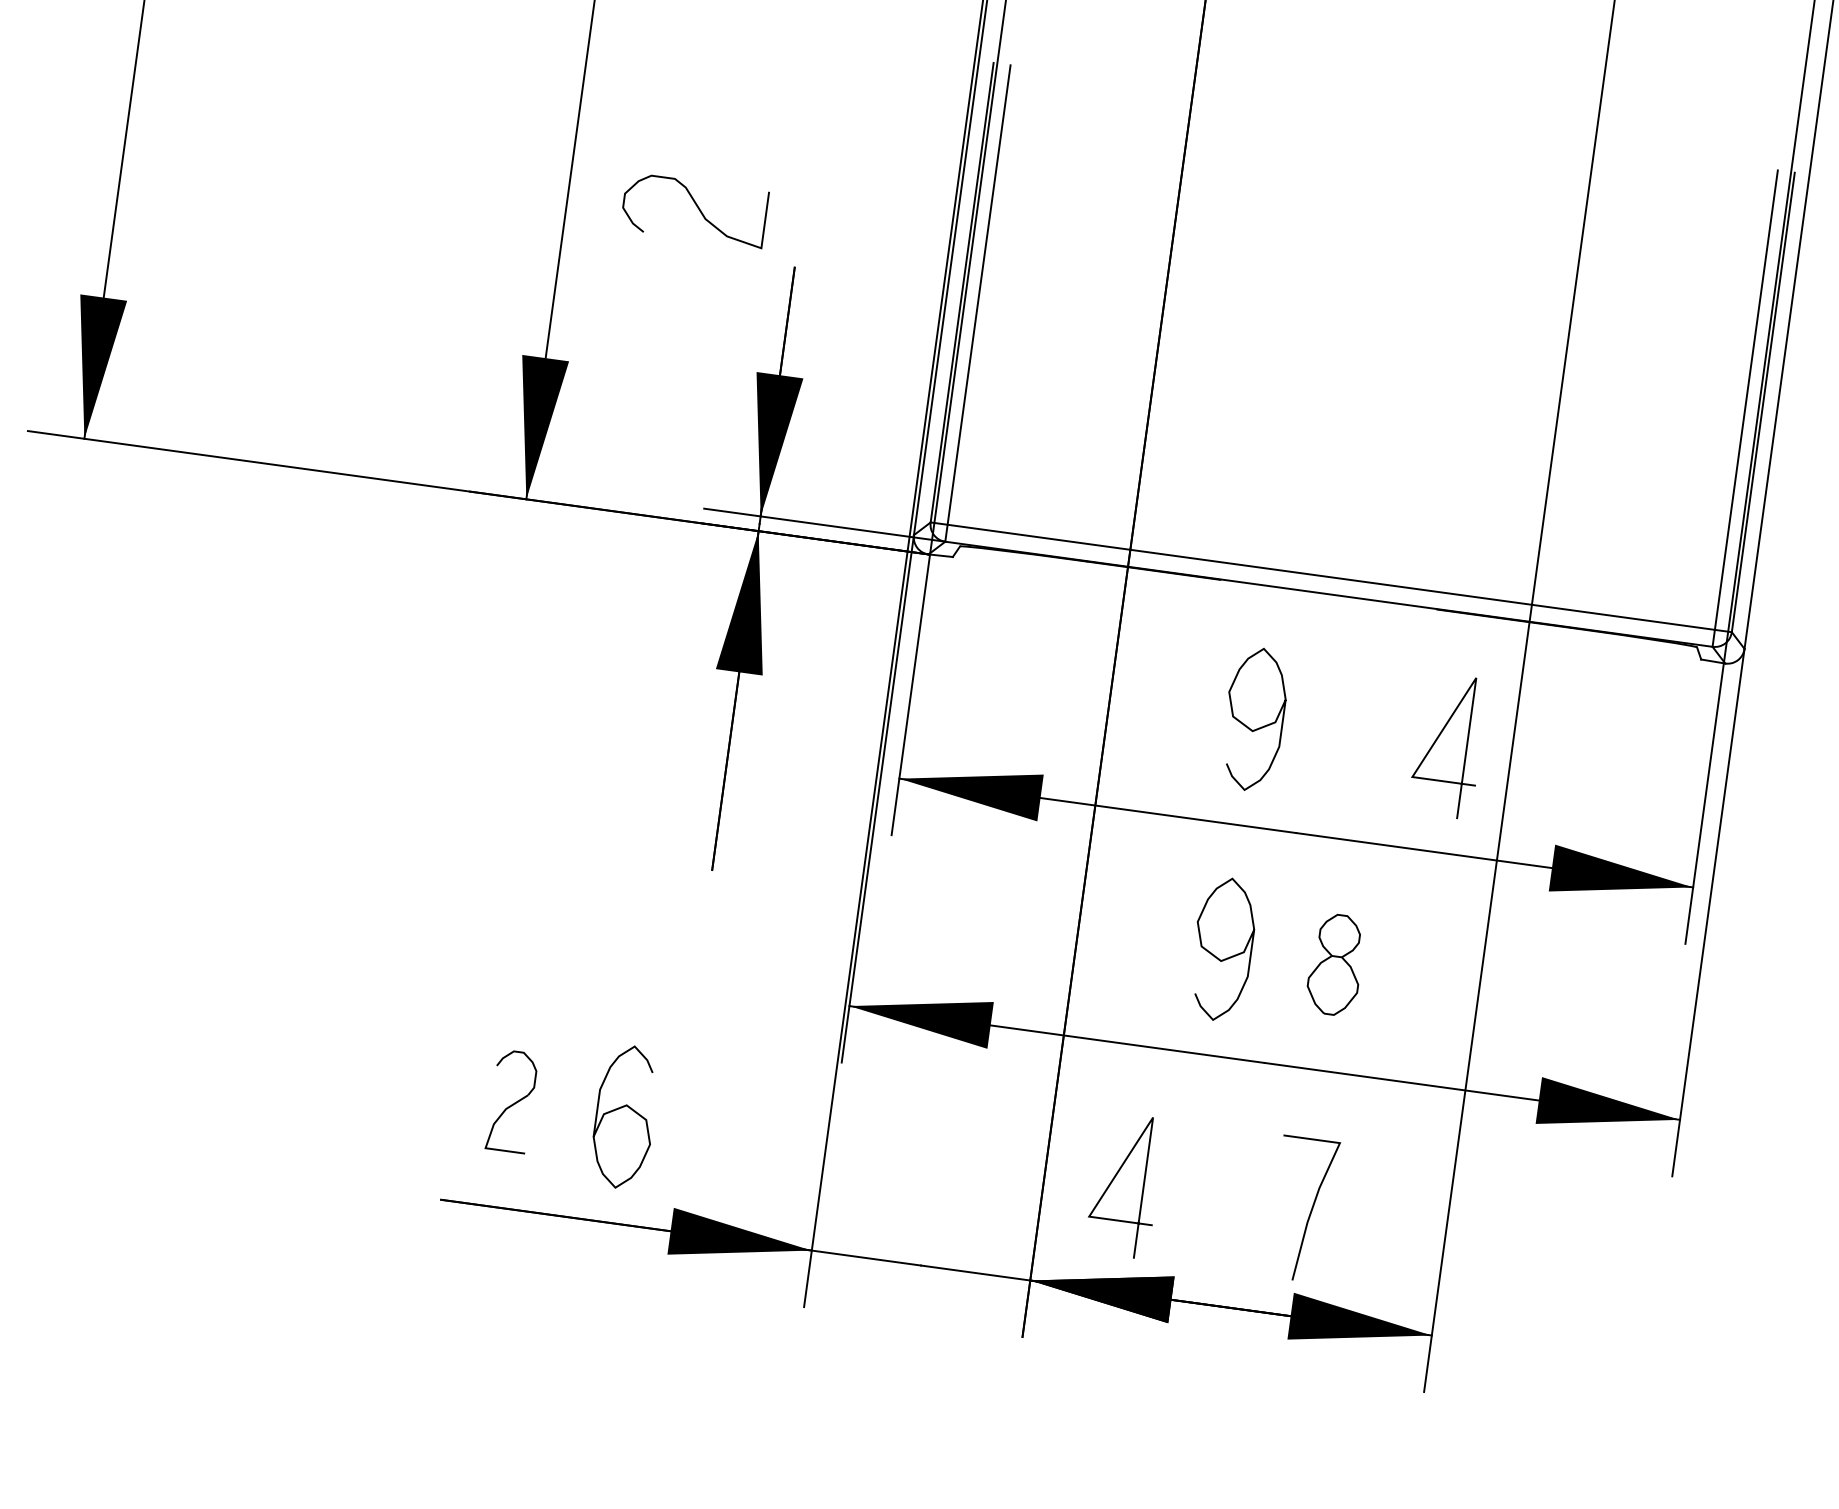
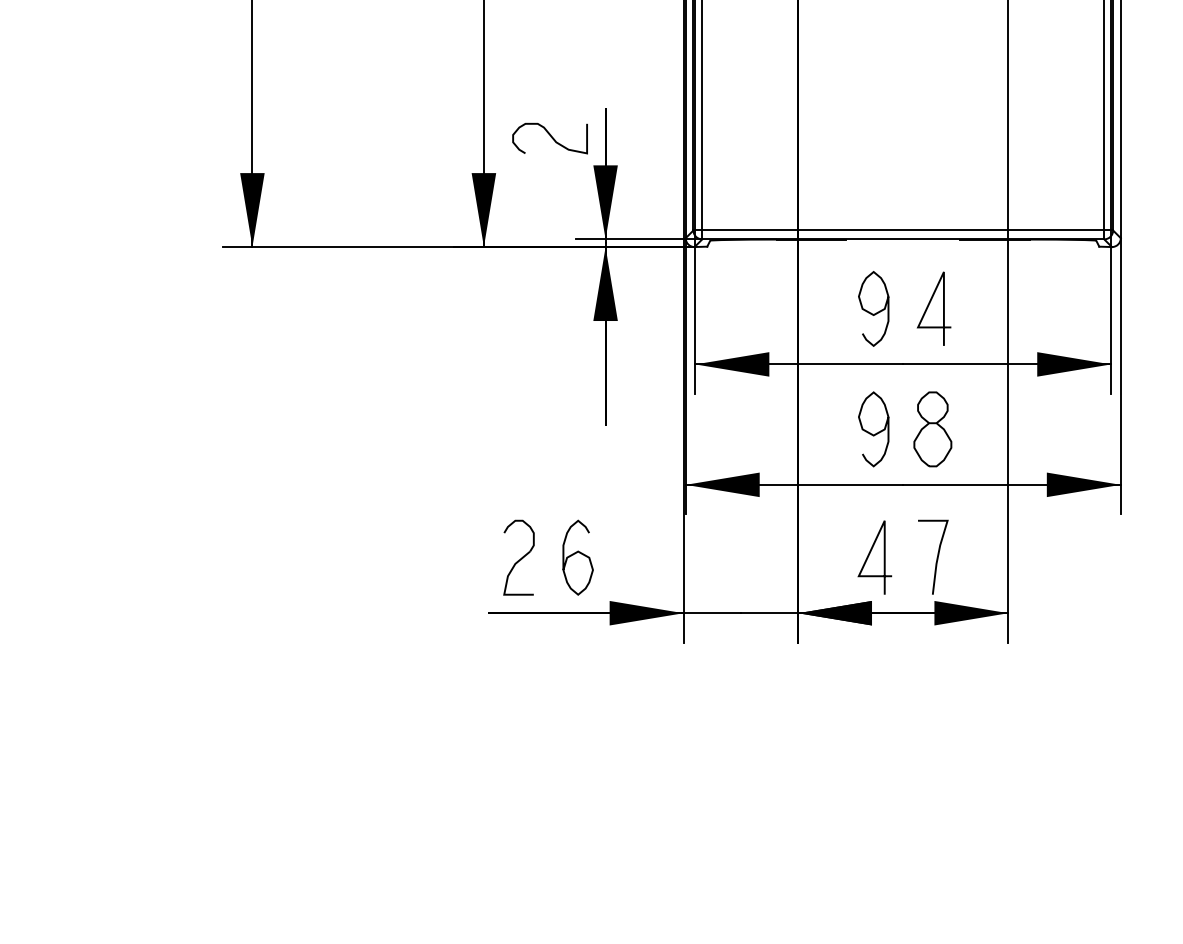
curve: (697, 210) -> (551, 138), moved
line: (1439, 738) -> (929, 305), moved
part: (1335, 964) -> (932, 429), size x1.43
part: (511, 1101) -> (518, 557), size x1.43
line: (1114, 1181) -> (869, 556), moved

